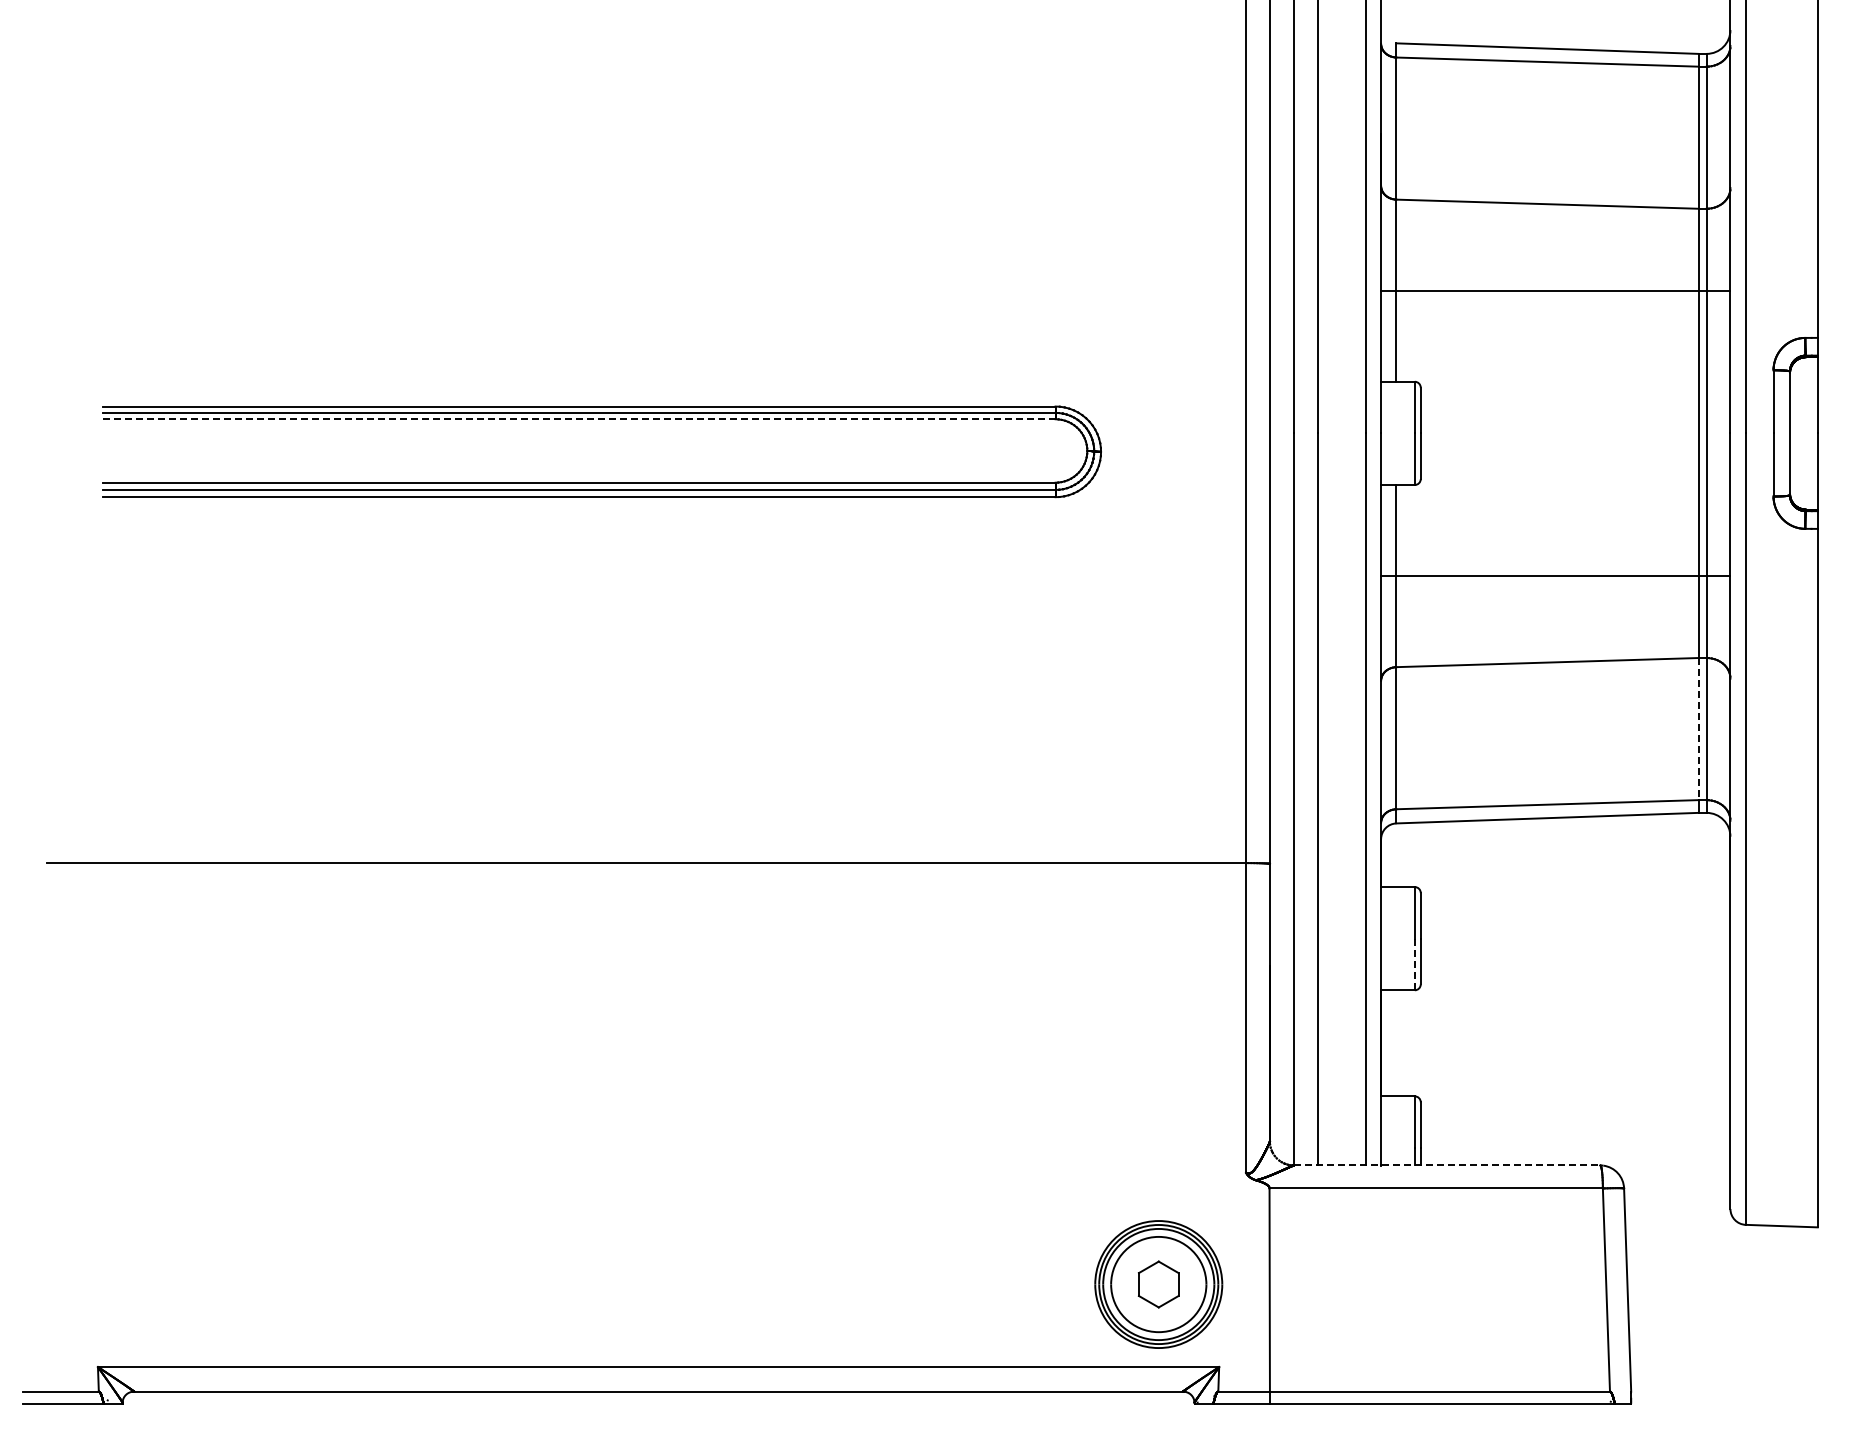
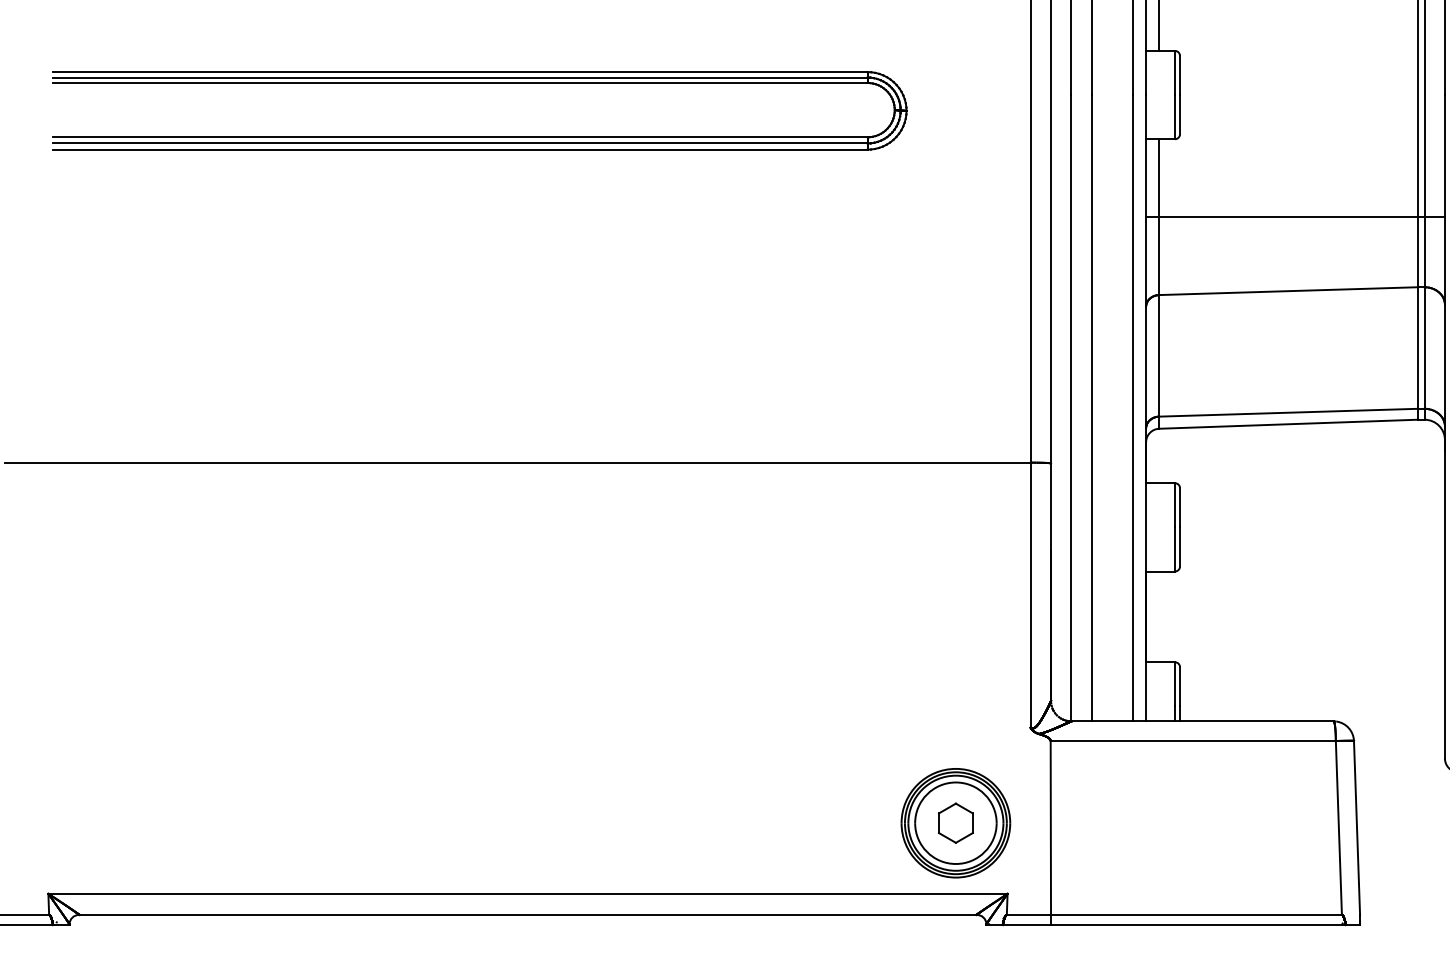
line: (578, 419) -> (459, 83), dashed -> solid
line: (1698, 729) -> (1417, 348), dashed -> solid
line: (1414, 964) -> (1174, 549), dashed -> solid
line: (1447, 1165) -> (1202, 721), dashed -> solid

